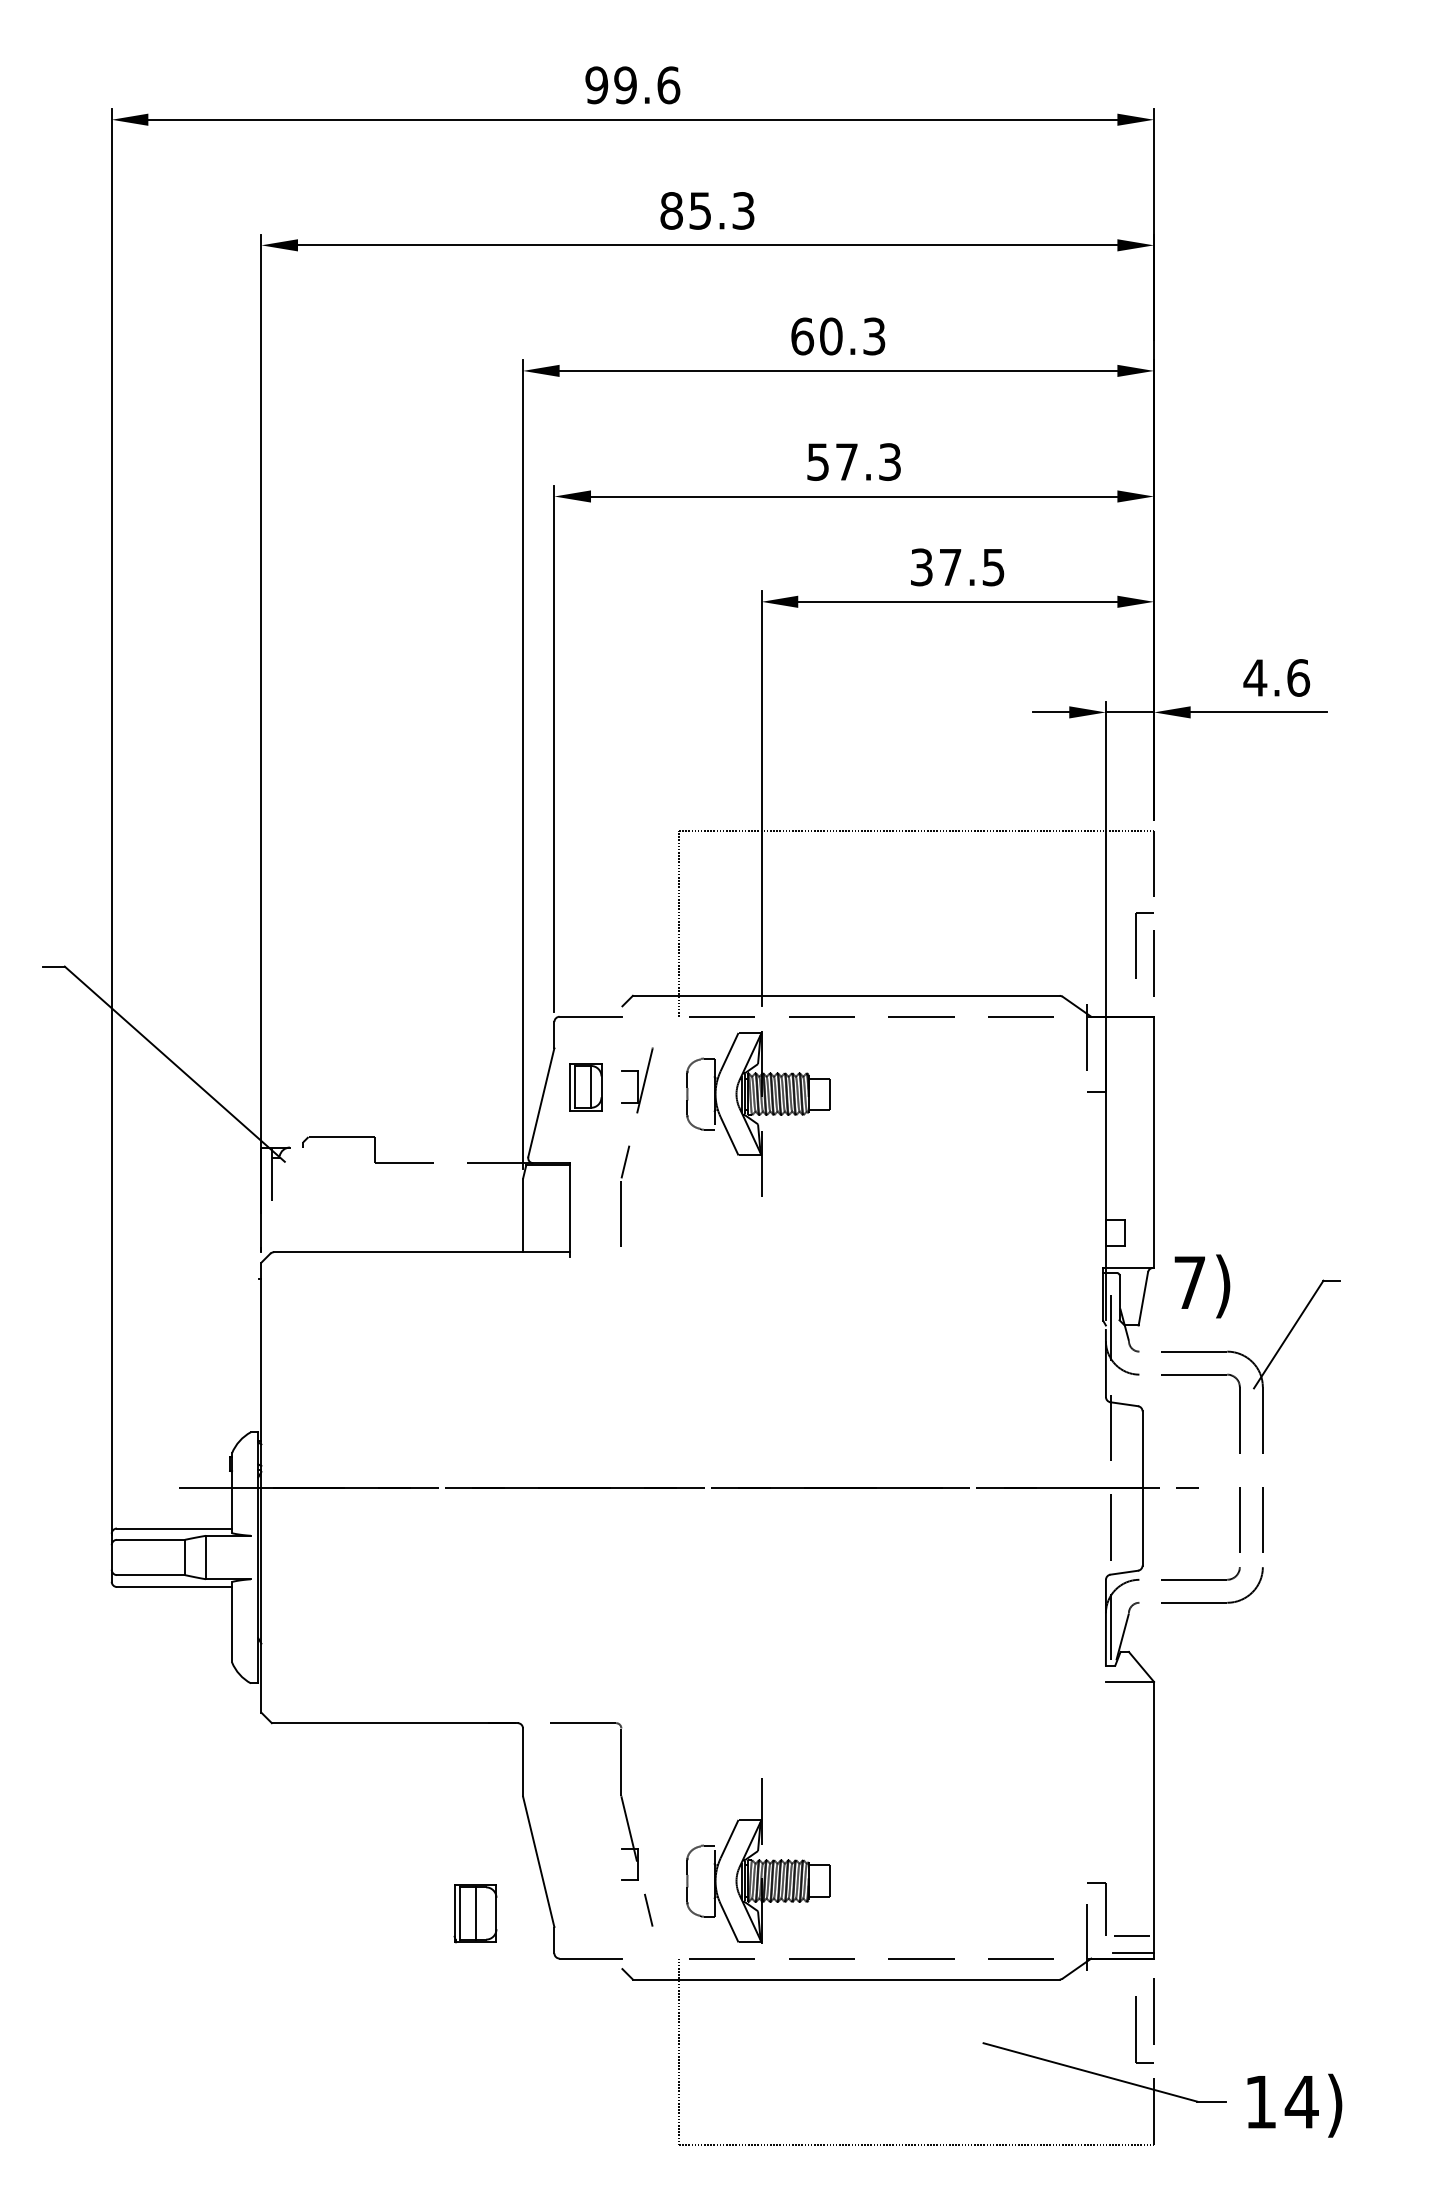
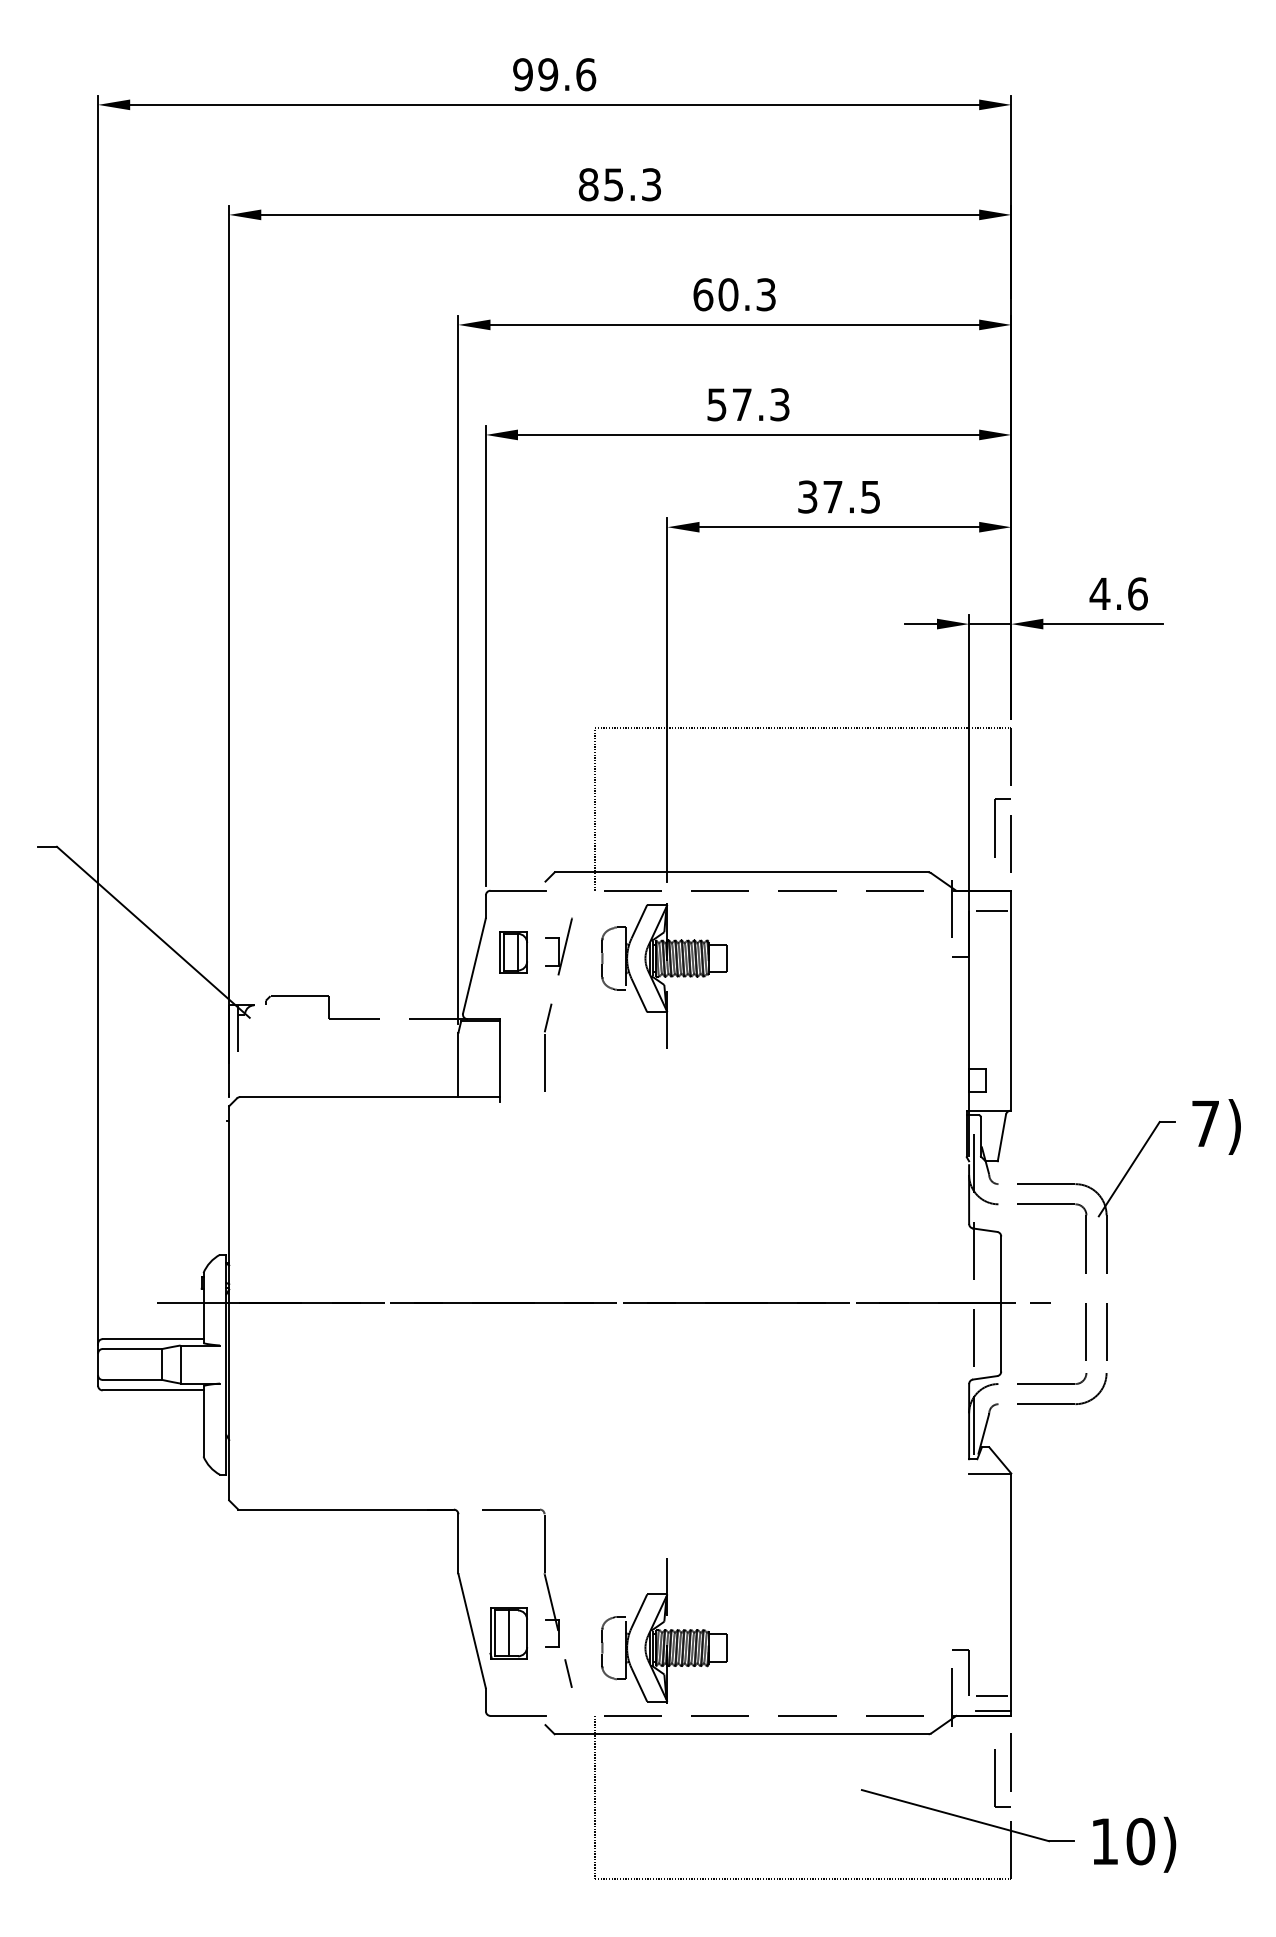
line: (1131, 1039) -> (991, 910), added
text: (1202, 1285) -> (1216, 1126), moved
part: (475, 1913) -> (508, 1633), moved
text: (1301, 2101) -> (1140, 1841), 14) -> 10)

